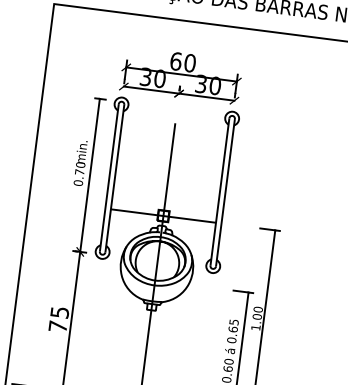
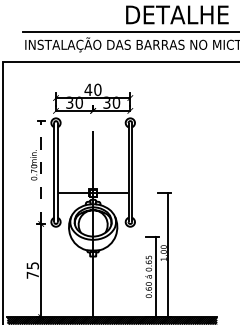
text: (176, 60) -> (88, 89), 60 -> 40
line: (90, 175) -> (41, 172), solid -> dashed

